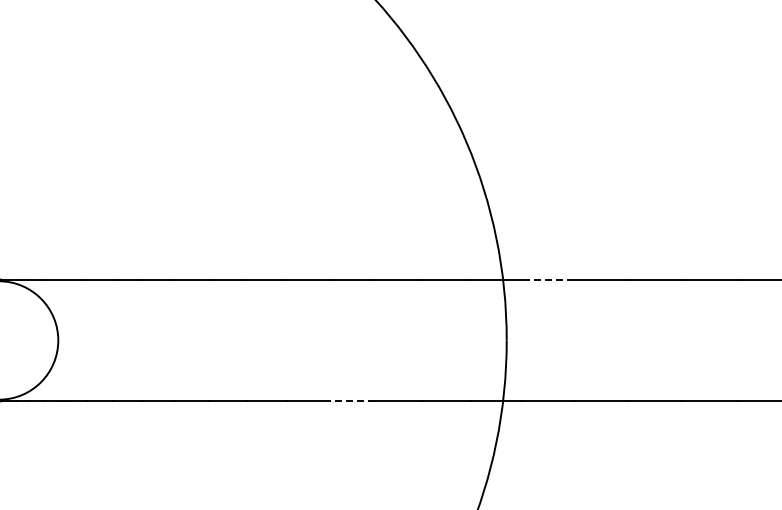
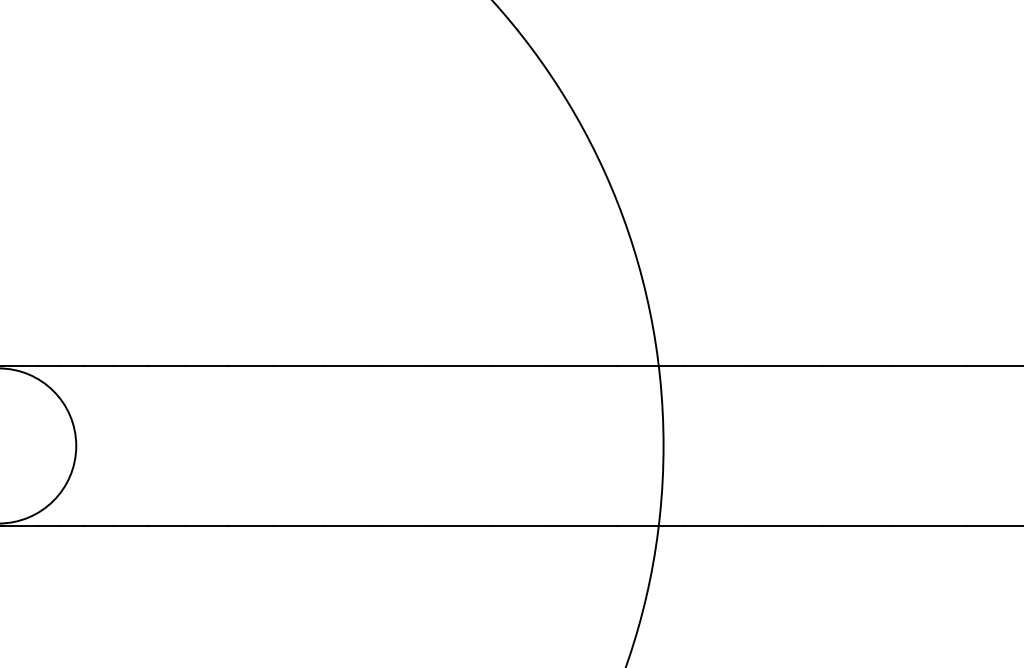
line: (547, 279) -> (716, 366), dashed -> solid
line: (352, 401) -> (461, 525), dashed -> solid

